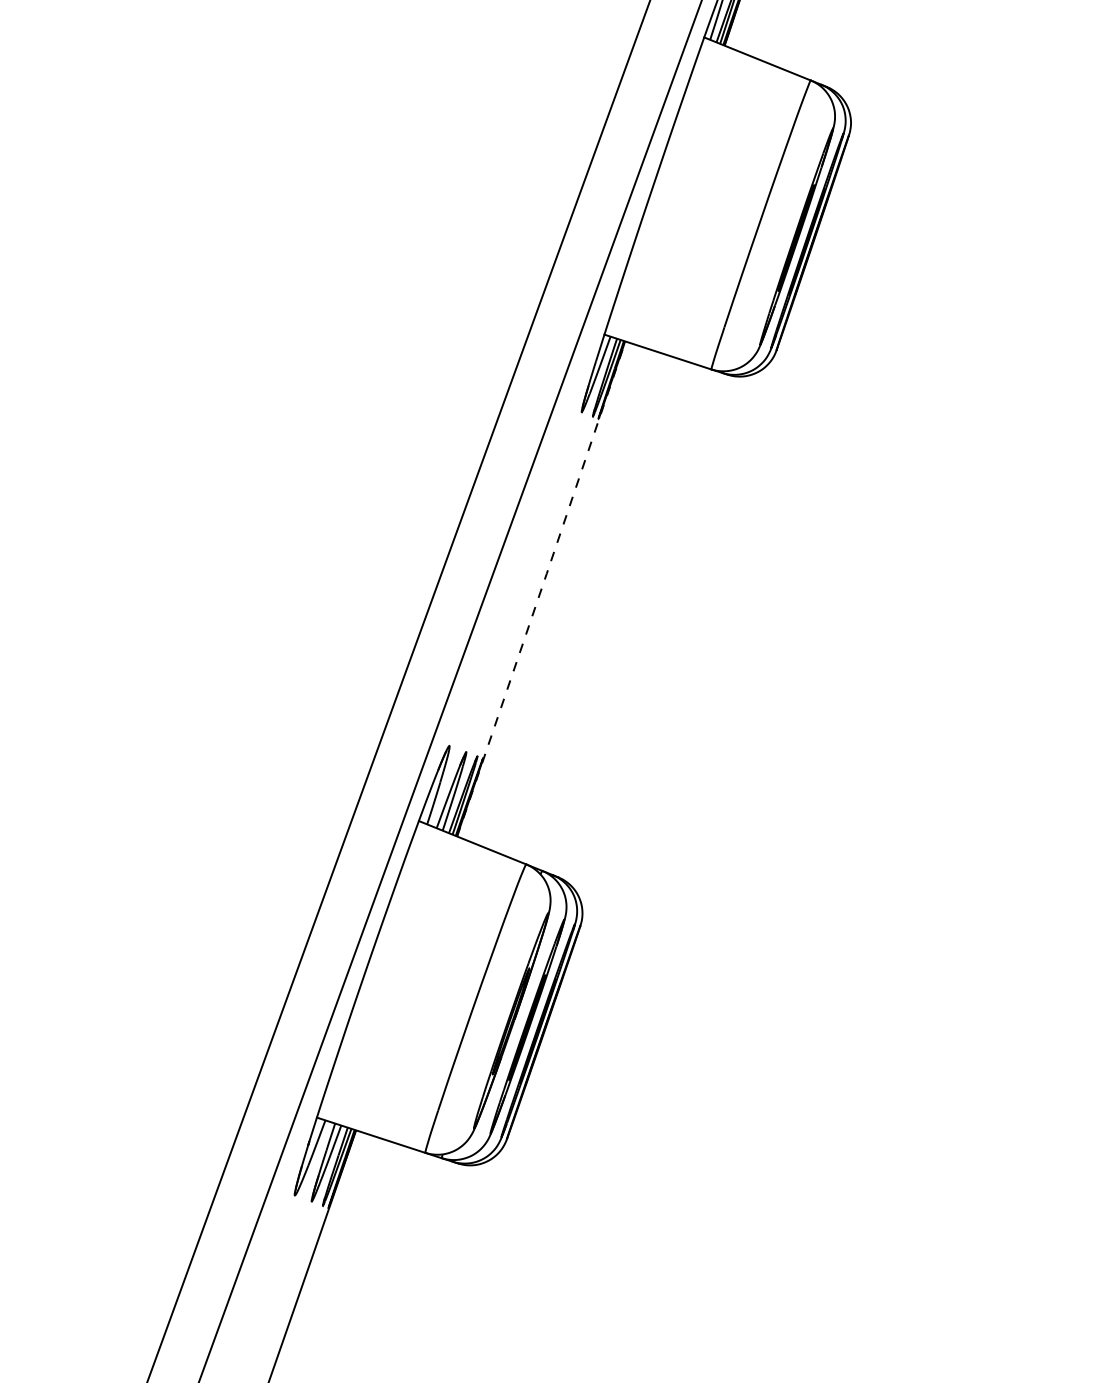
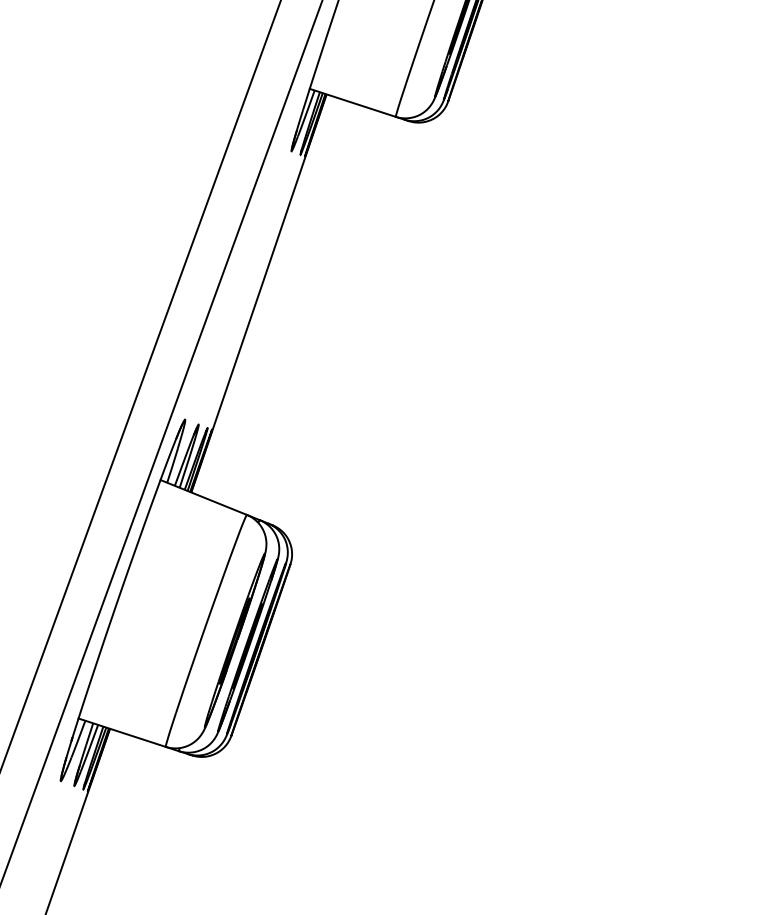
line: (541, 587) -> (259, 292), dashed -> solid

